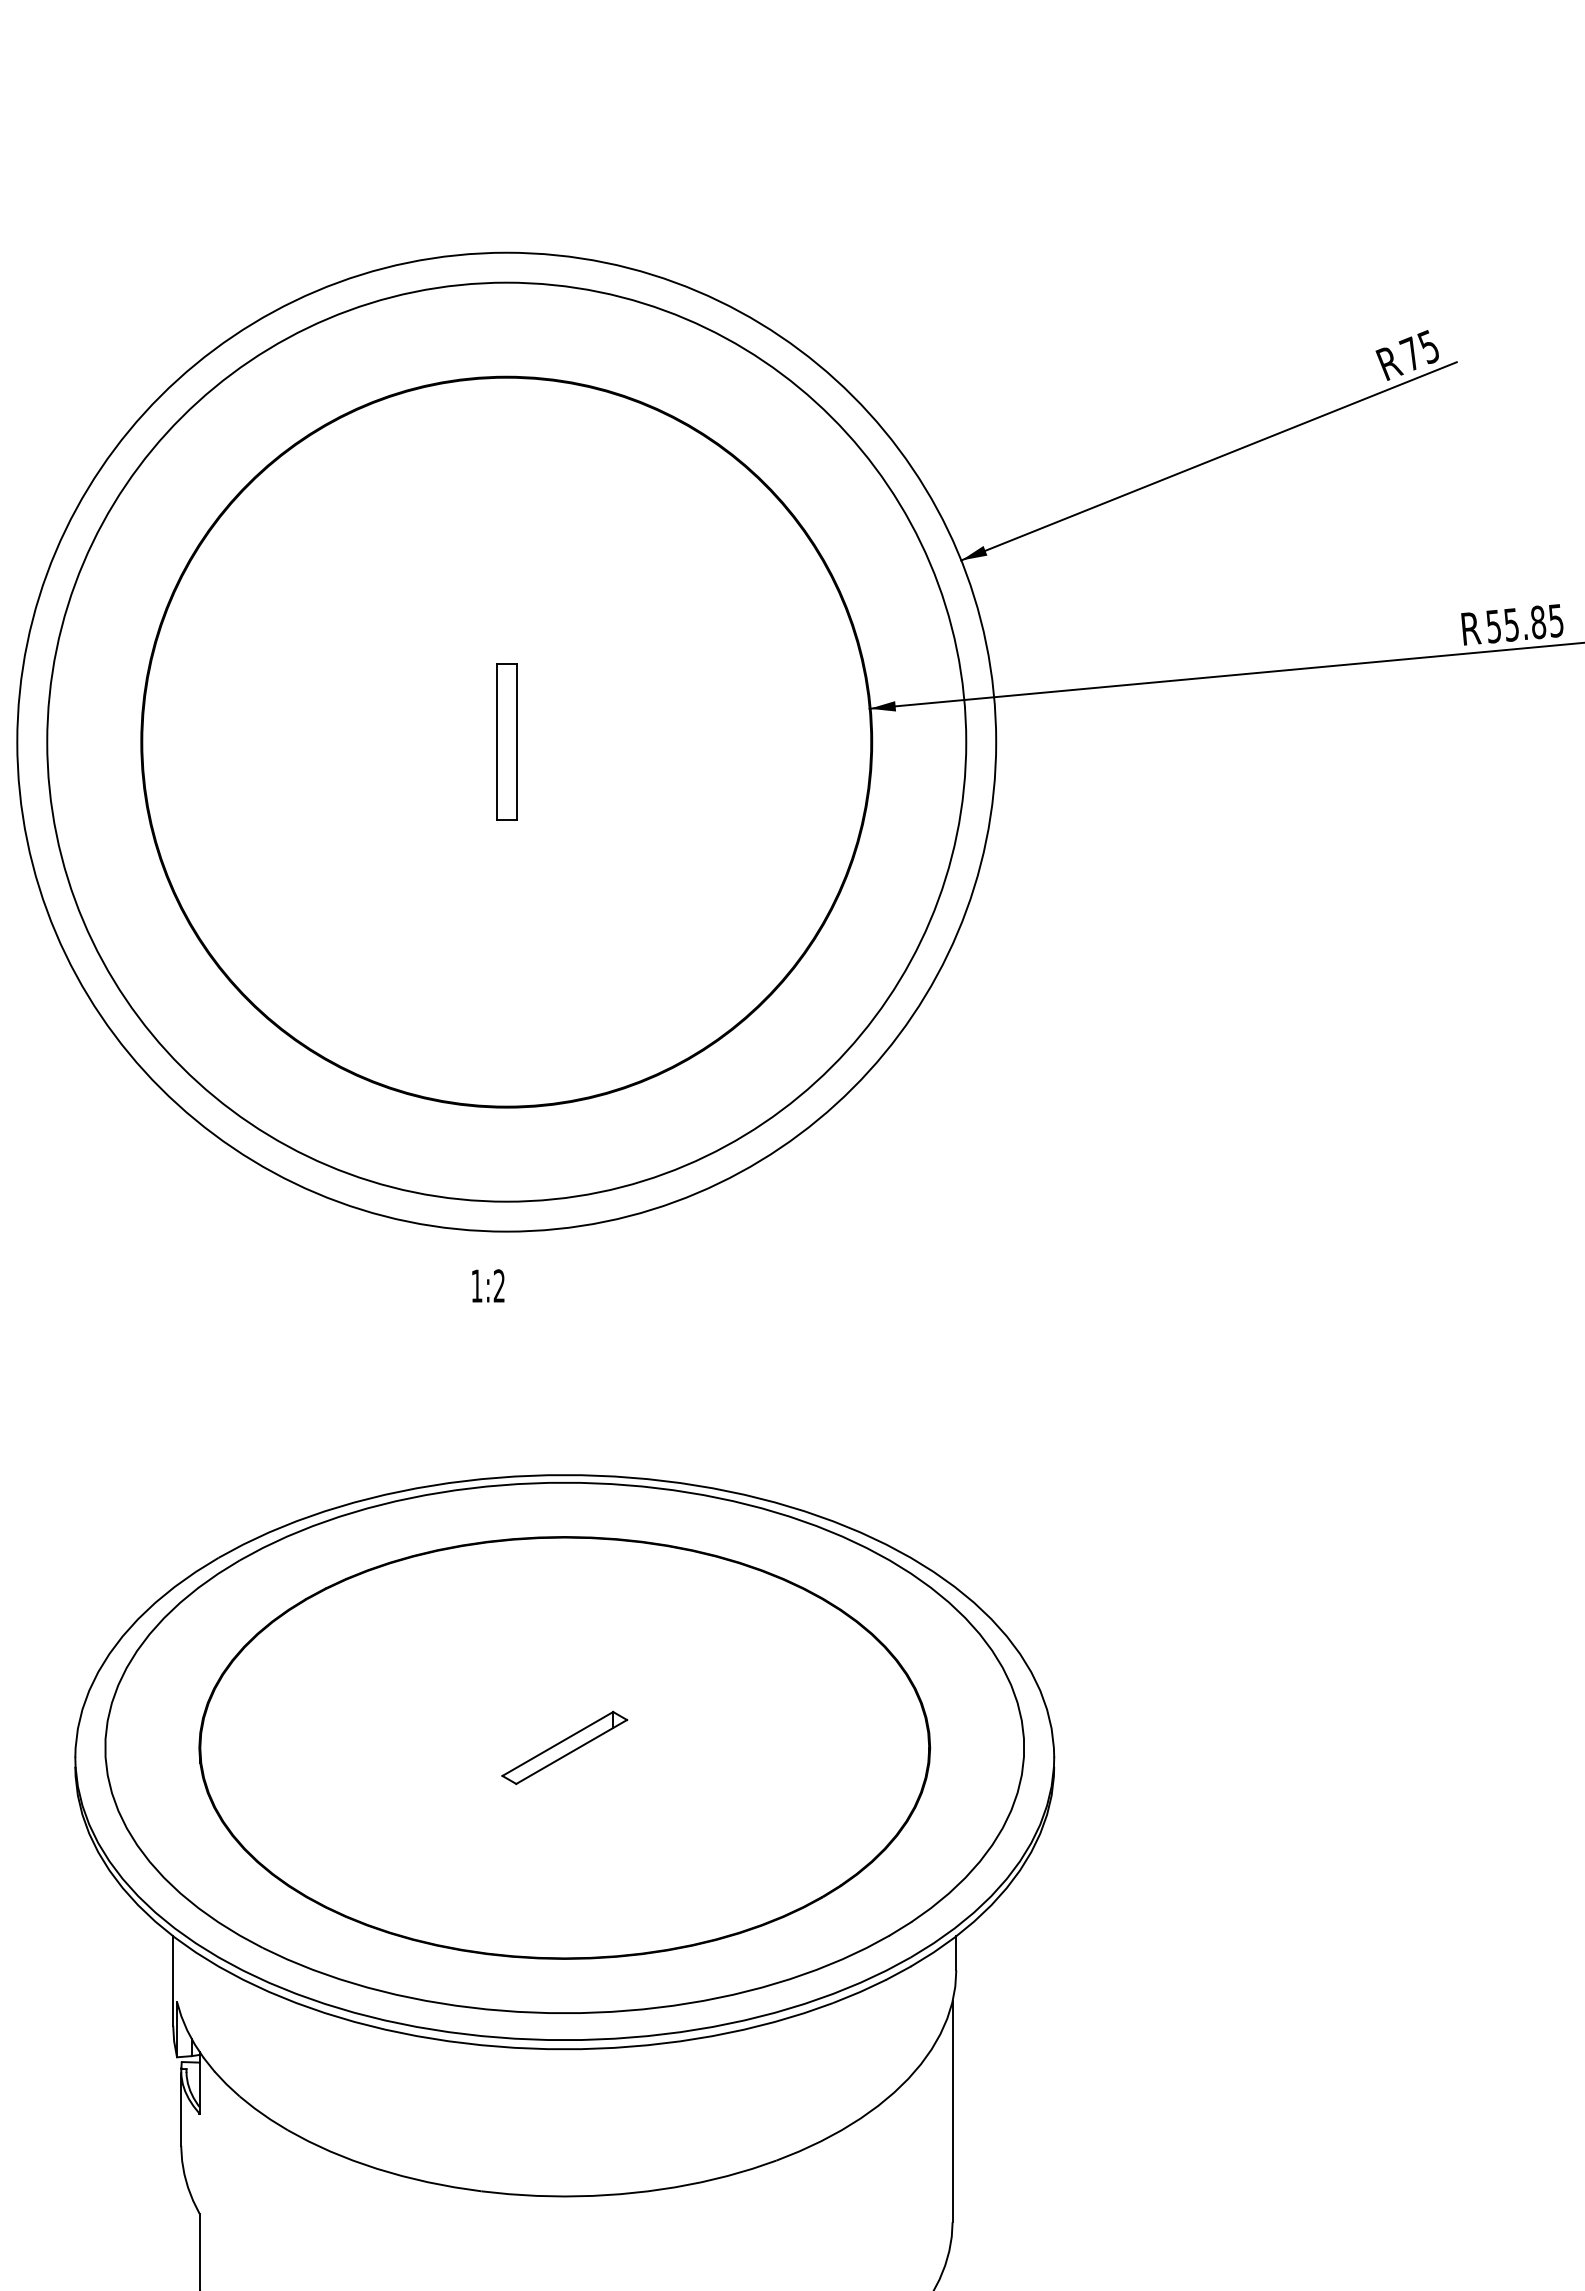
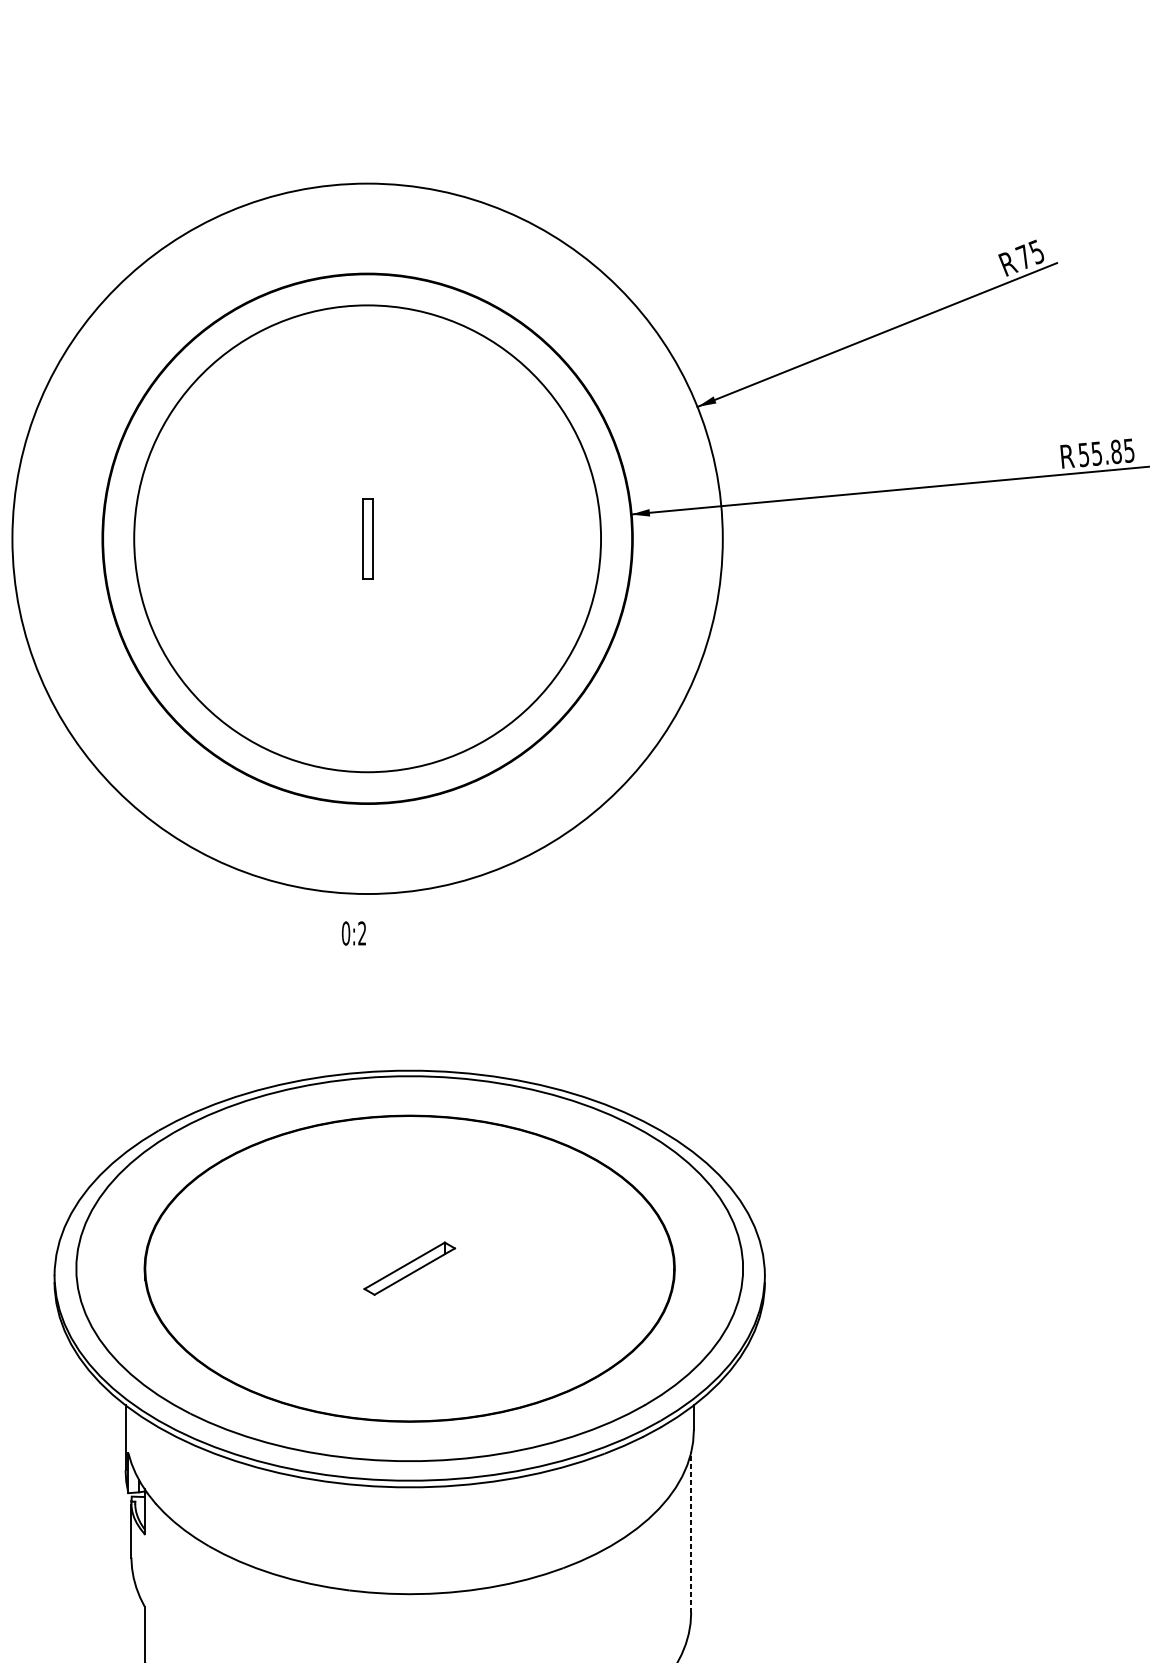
circle: (506, 741) -> (367, 538), size x0.7
part: (506, 741) -> (367, 538), size x0.7
text: (476, 1285) -> (345, 933), 1:2 -> 0:2
line: (952, 2111) -> (691, 1532), solid -> dashed

